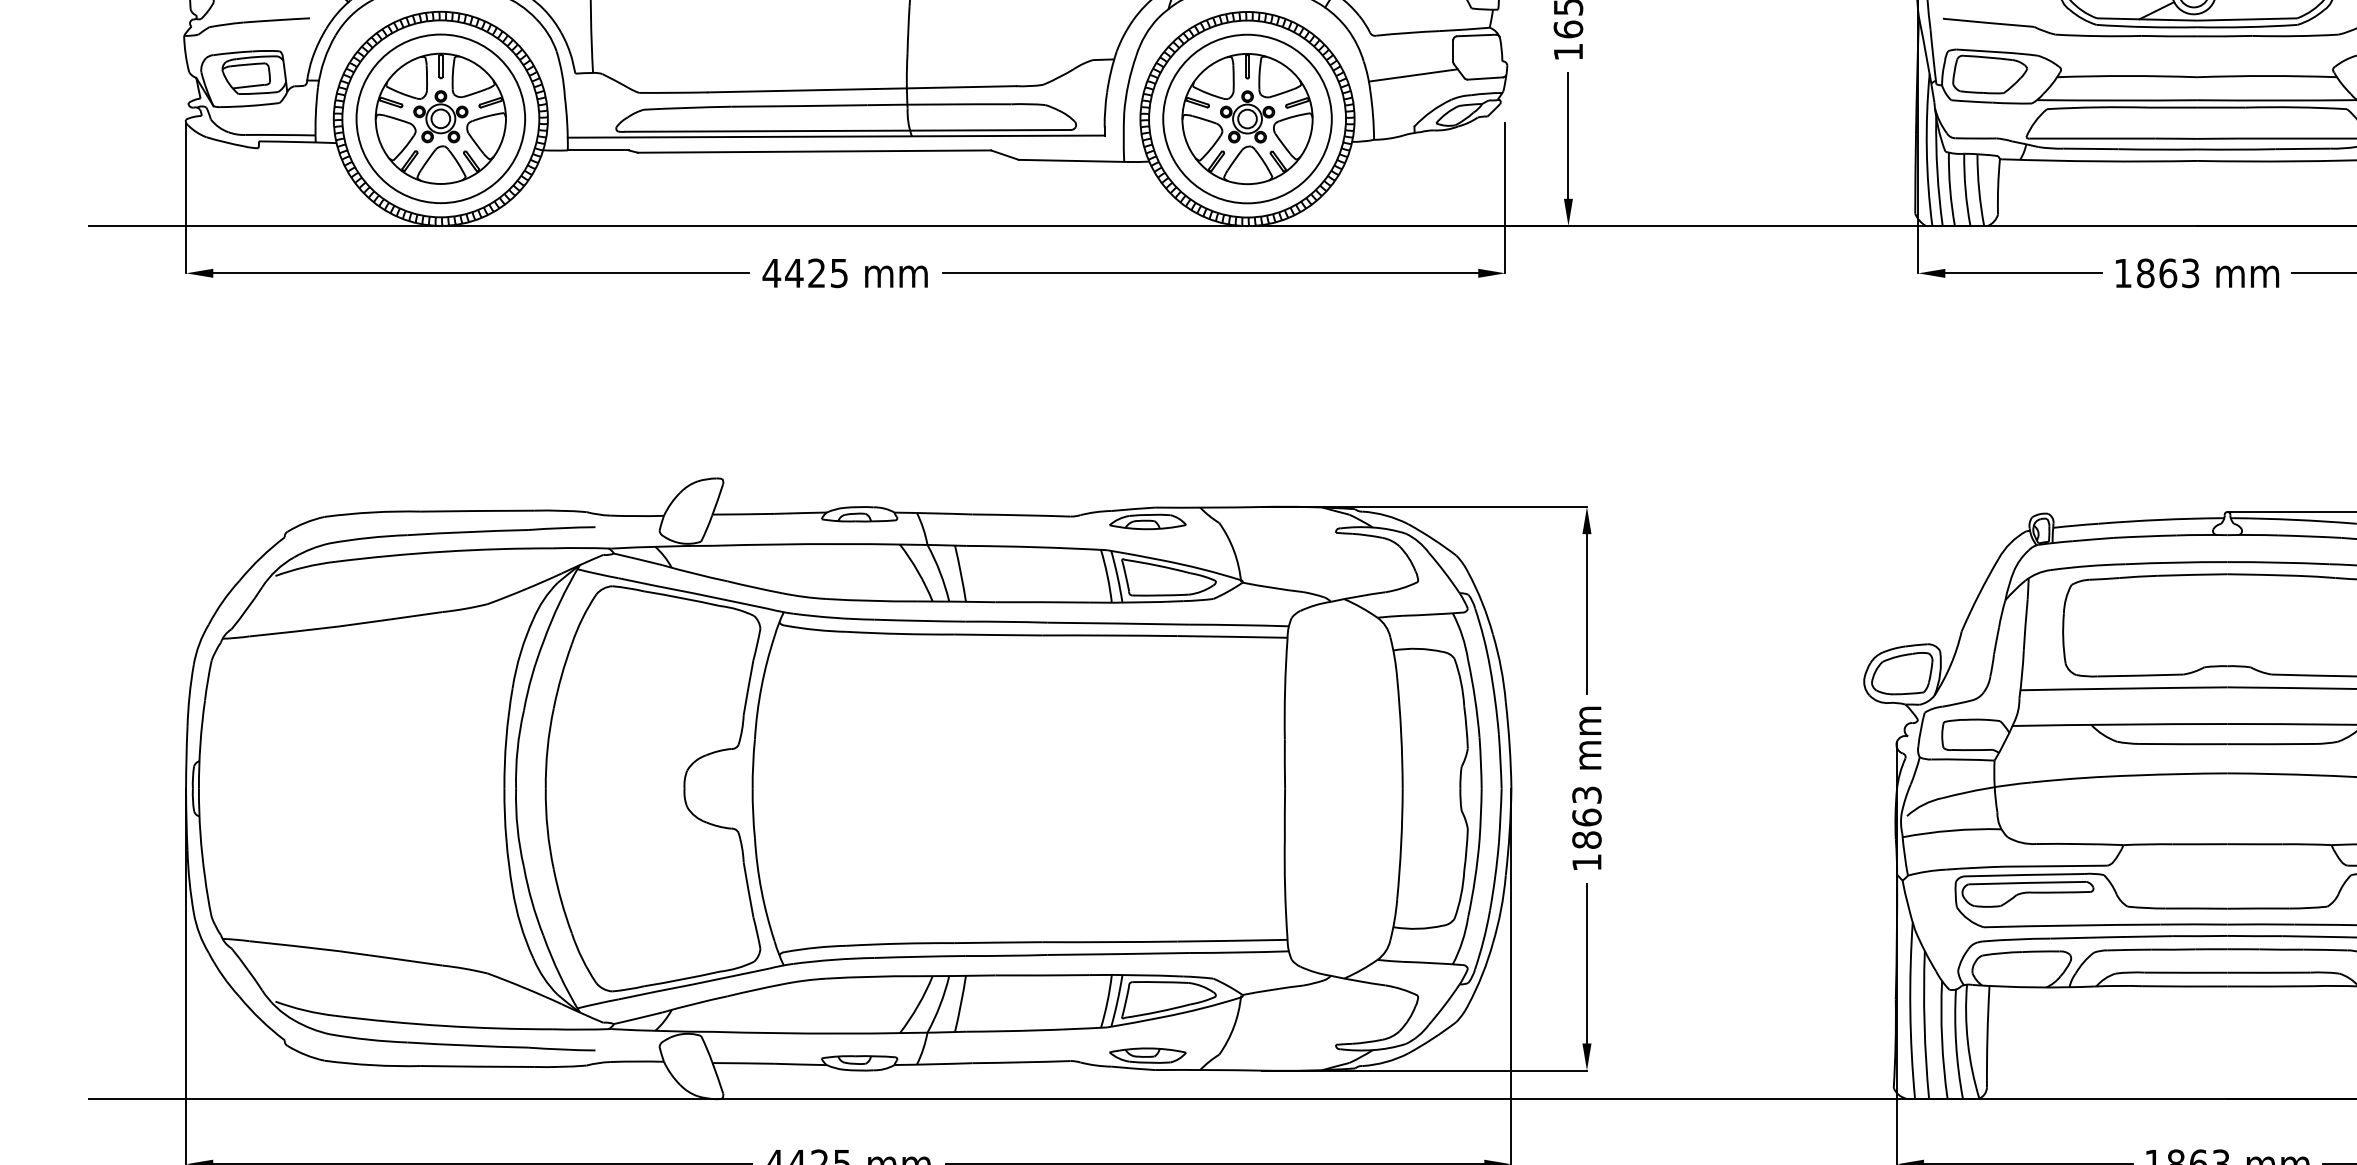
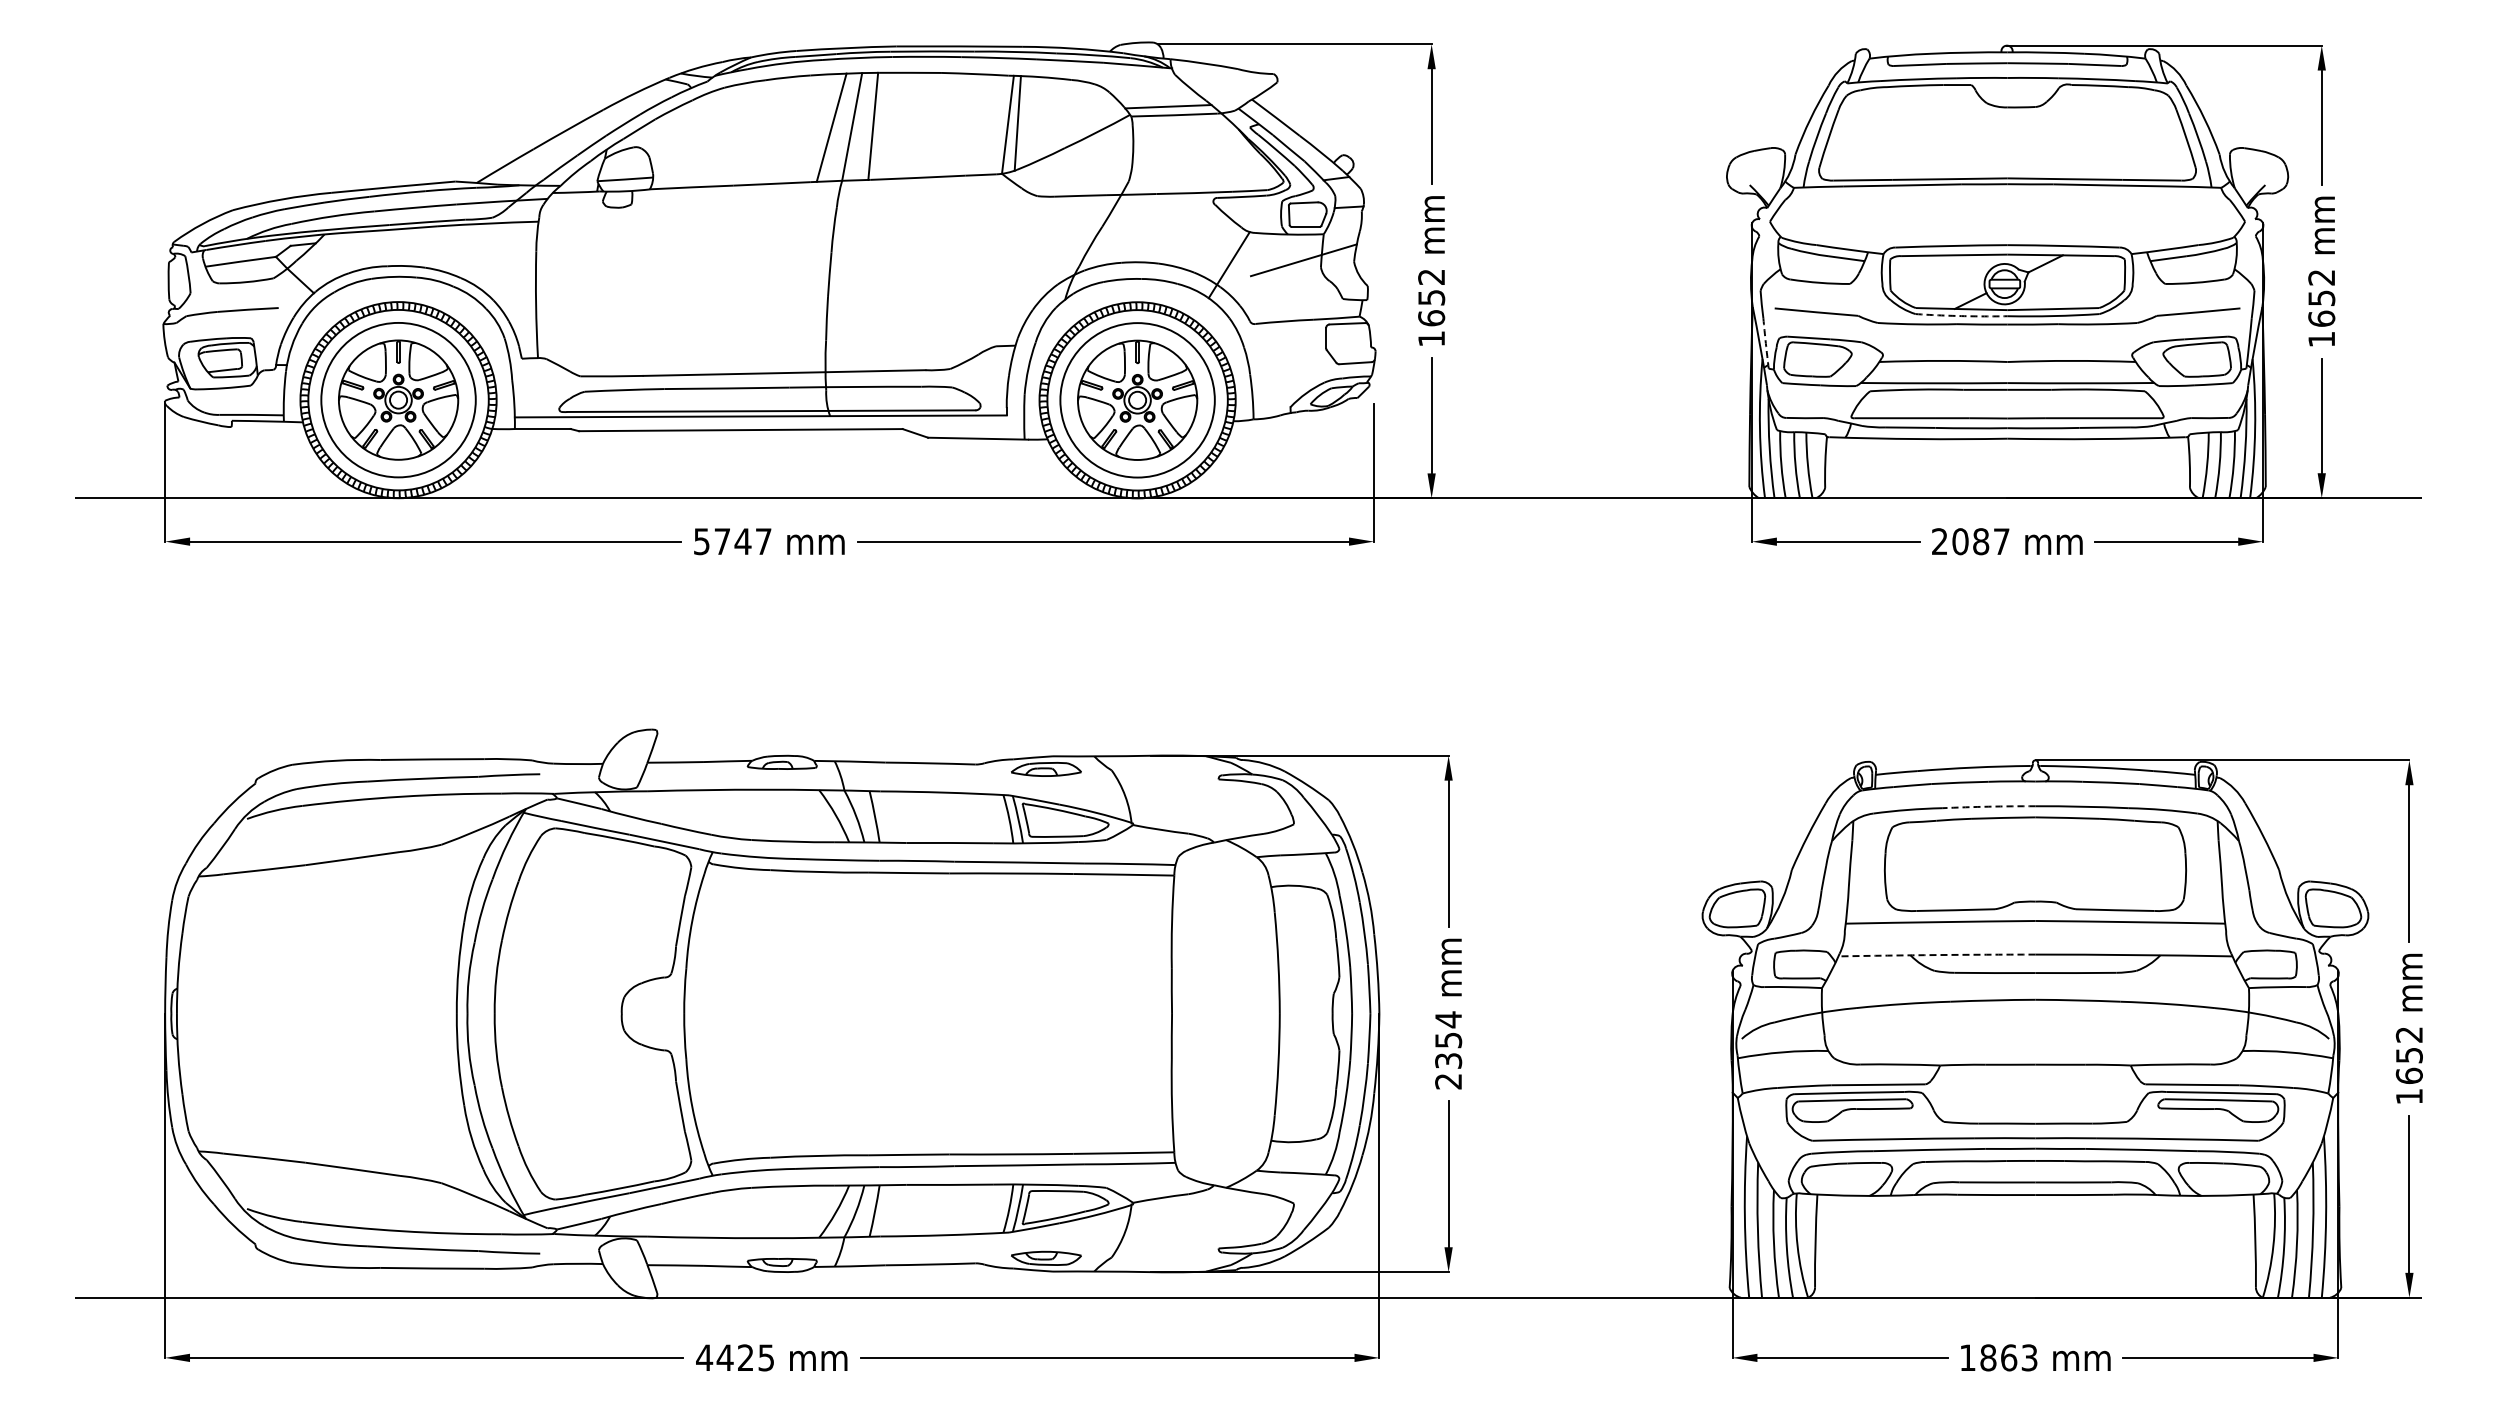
arc: (2146, 27) -> (1961, 316), solid -> dashed
arc: (1932, 57) -> (1765, 343), solid -> dashed
line: (1413, 75) -> (1289, 360), removed
text: (805, 273) -> (732, 541), 4425 -> 5747
text: (2156, 273) -> (1970, 541), 1863 -> 2087
arc: (2176, 562) -> (1988, 806), solid -> dashed
arc: (2119, 725) -> (1936, 955), solid -> dashed
text: (1586, 828) -> (1448, 1050), 1863 -> 2354

